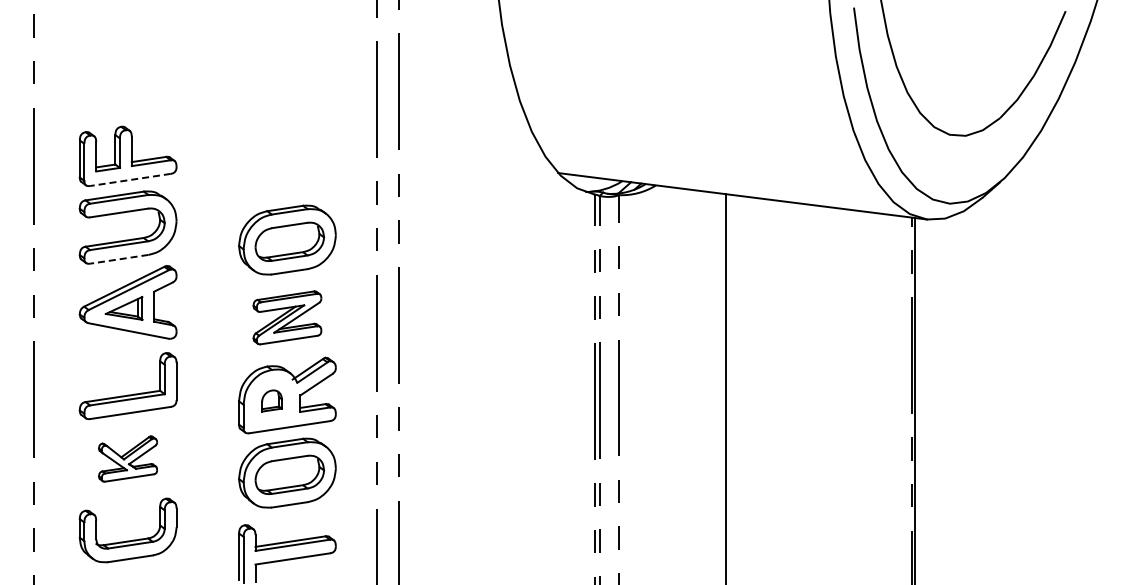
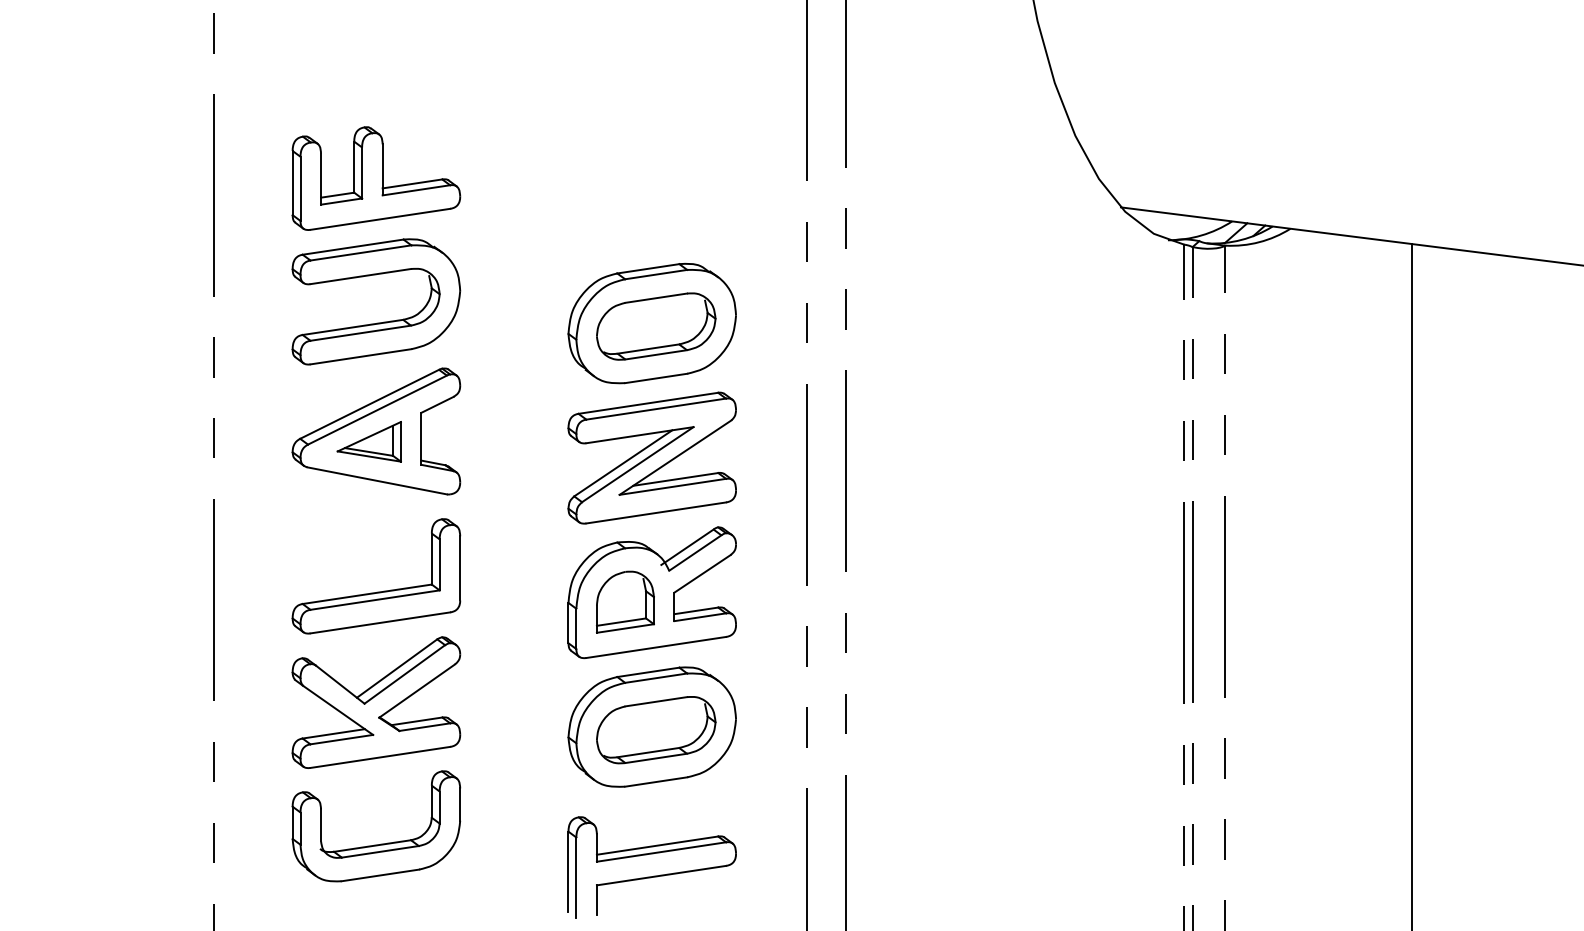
line: (130, 179) -> (380, 218), dashed -> solid
line: (118, 259) -> (359, 357), dashed -> solid
part: (287, 317) -> (652, 457), size x1.43
part: (271, 400) -> (624, 601), size x1.67
part: (127, 458) -> (375, 701), size x1.67

